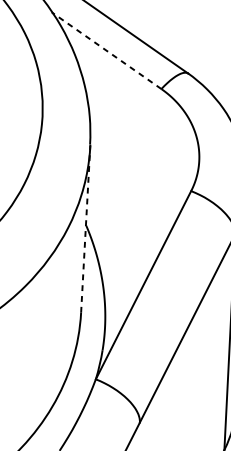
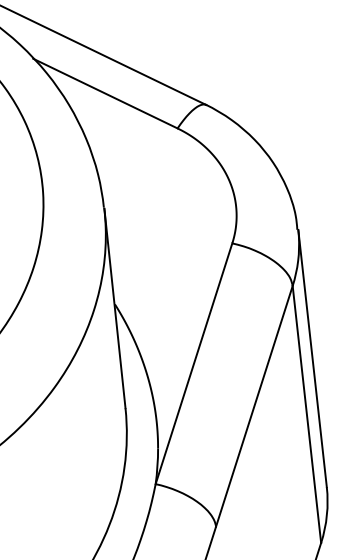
line: (105, 50) -> (104, 93), dashed -> solid
line: (85, 229) -> (114, 308), dashed -> solid

